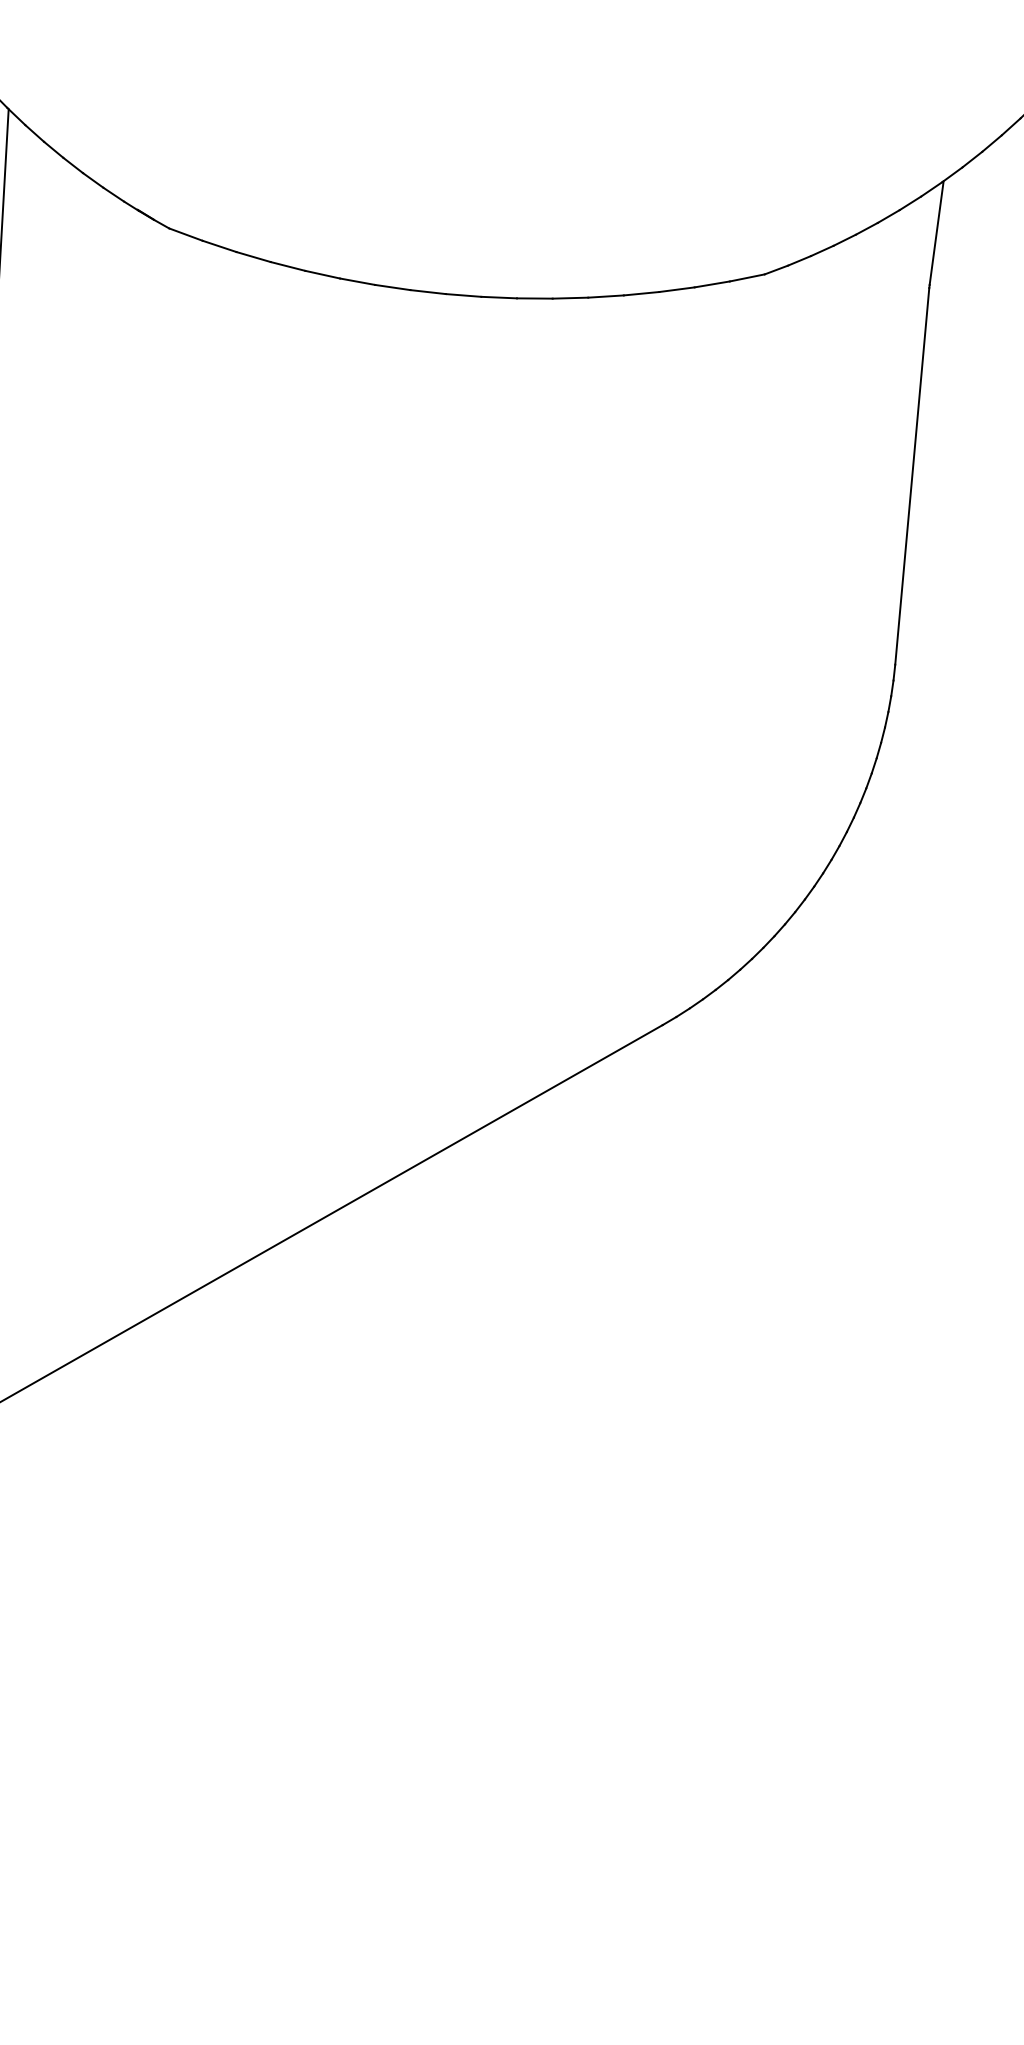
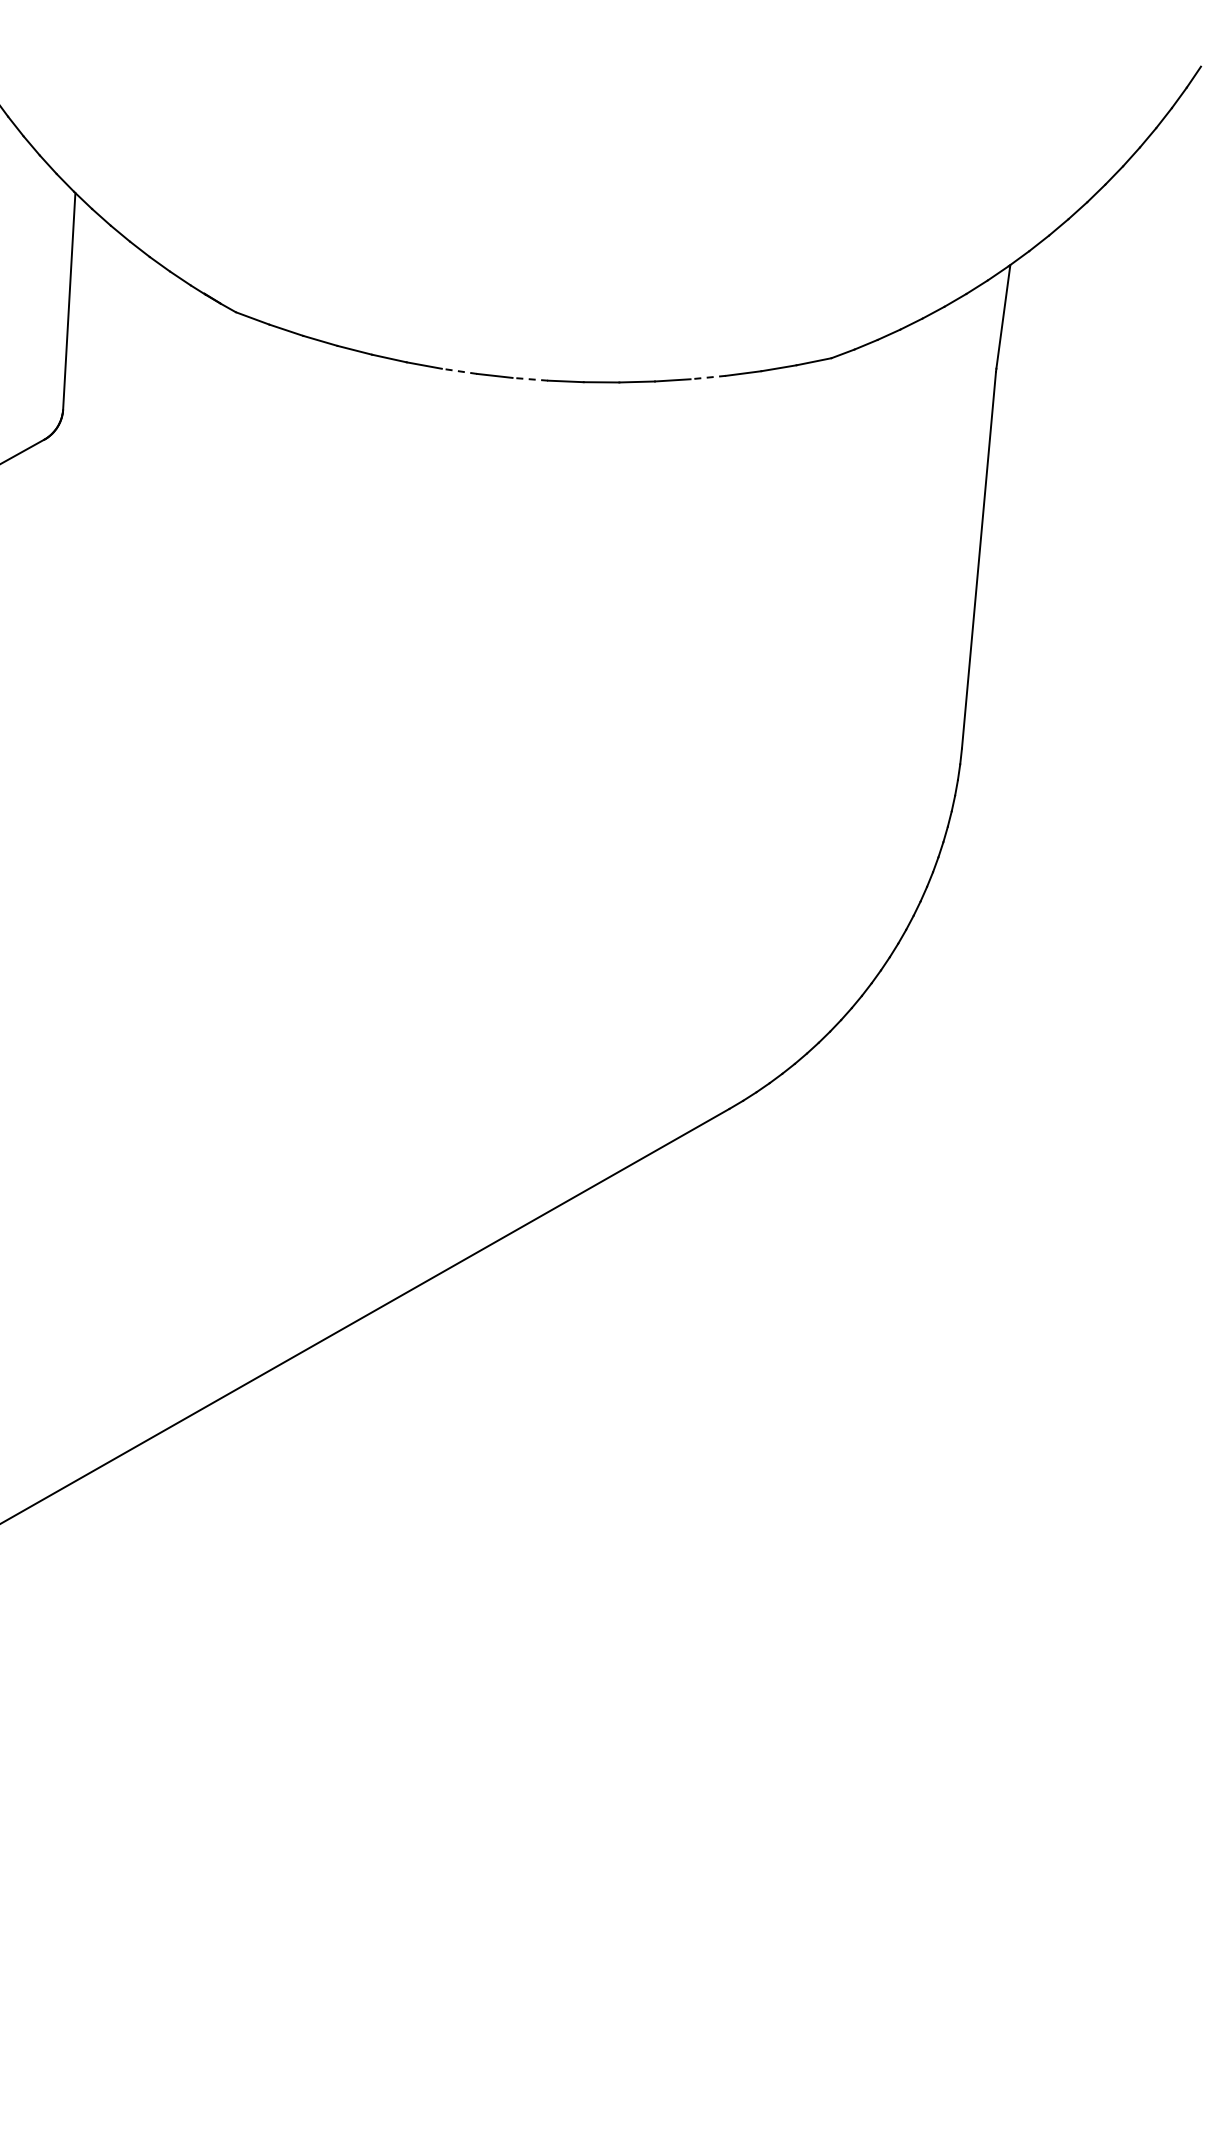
line: (392, 287) -> (459, 371), solid -> dashed
line: (641, 293) -> (708, 377), solid -> dashed
line: (463, 295) -> (530, 379), solid -> dashed

